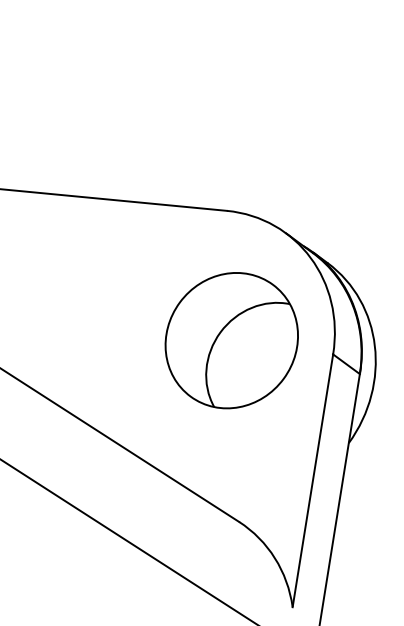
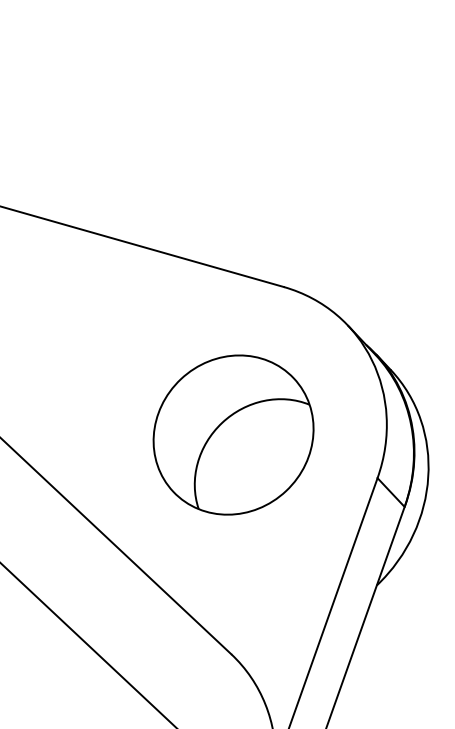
part: (231, 340) -> (233, 434), moved

